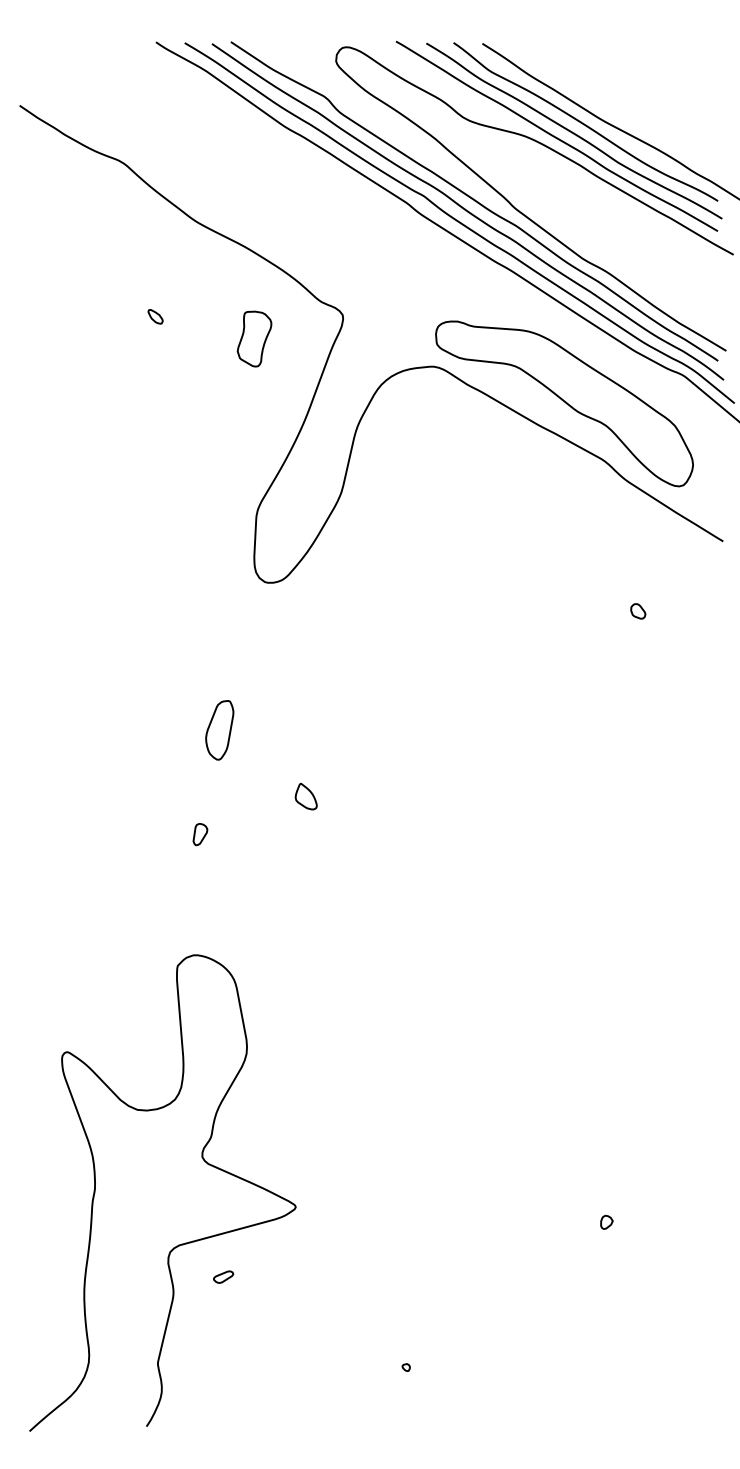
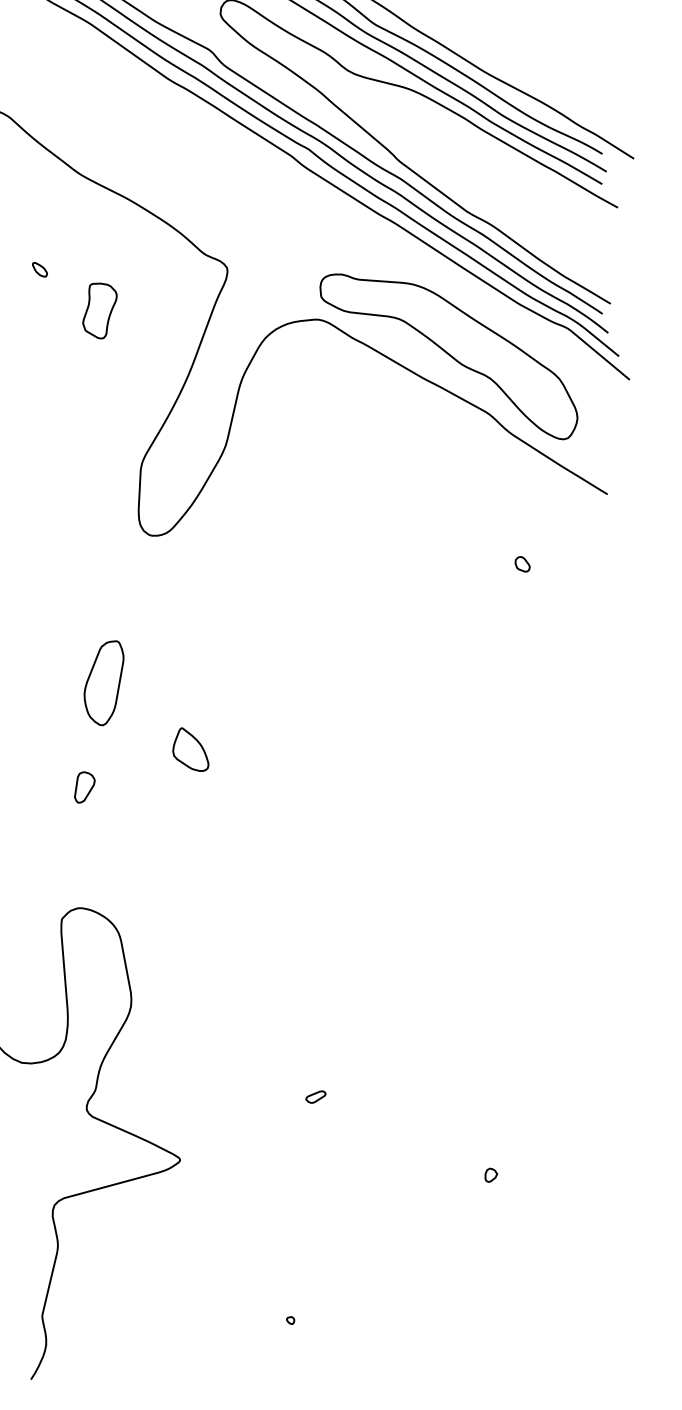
part: (254, 338) -> (99, 310), moved
part: (219, 730) -> (103, 683), size x1.43
part: (305, 796) -> (189, 749), size x1.67
part: (200, 834) -> (84, 787), size x1.43
part: (223, 1276) -> (315, 1096), moved

